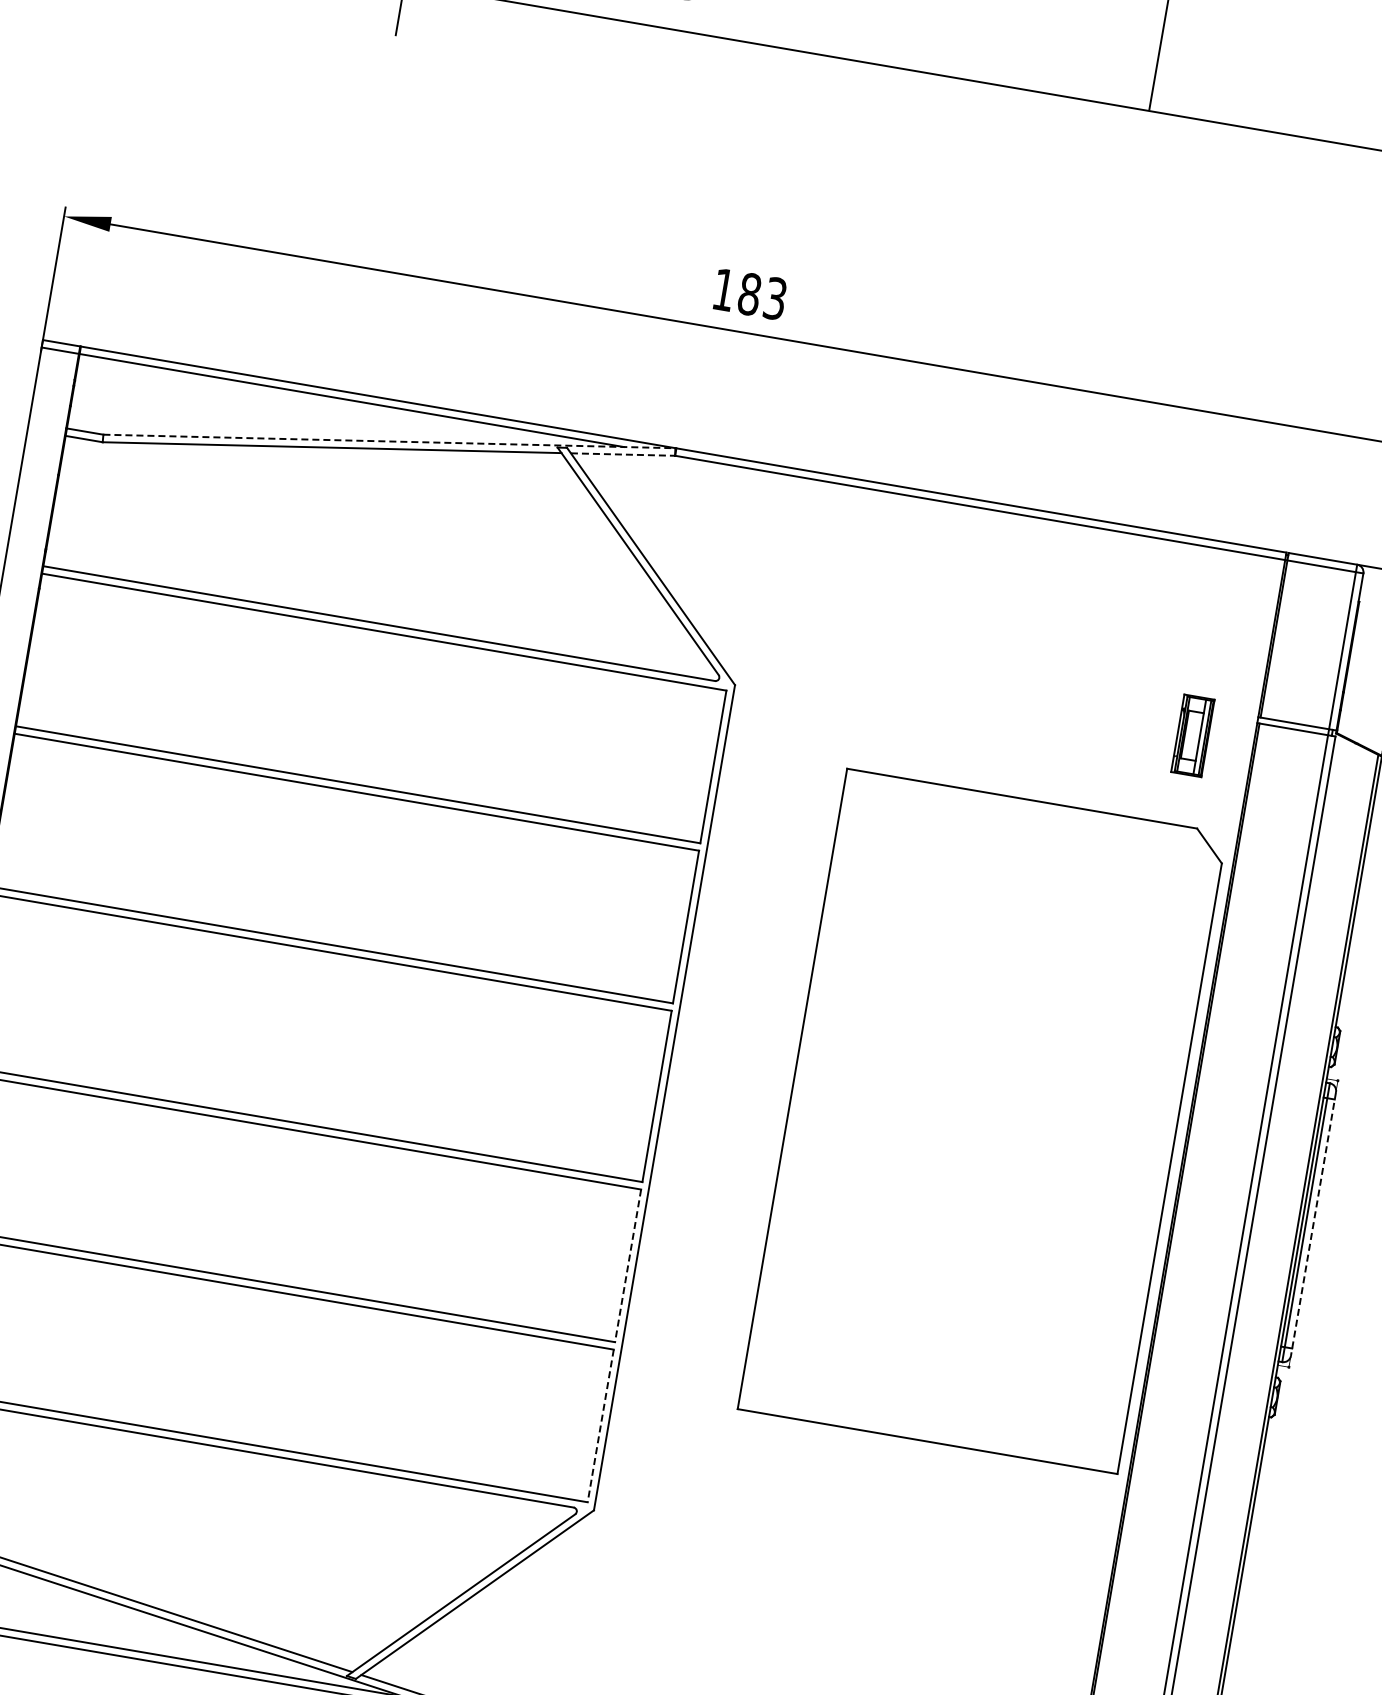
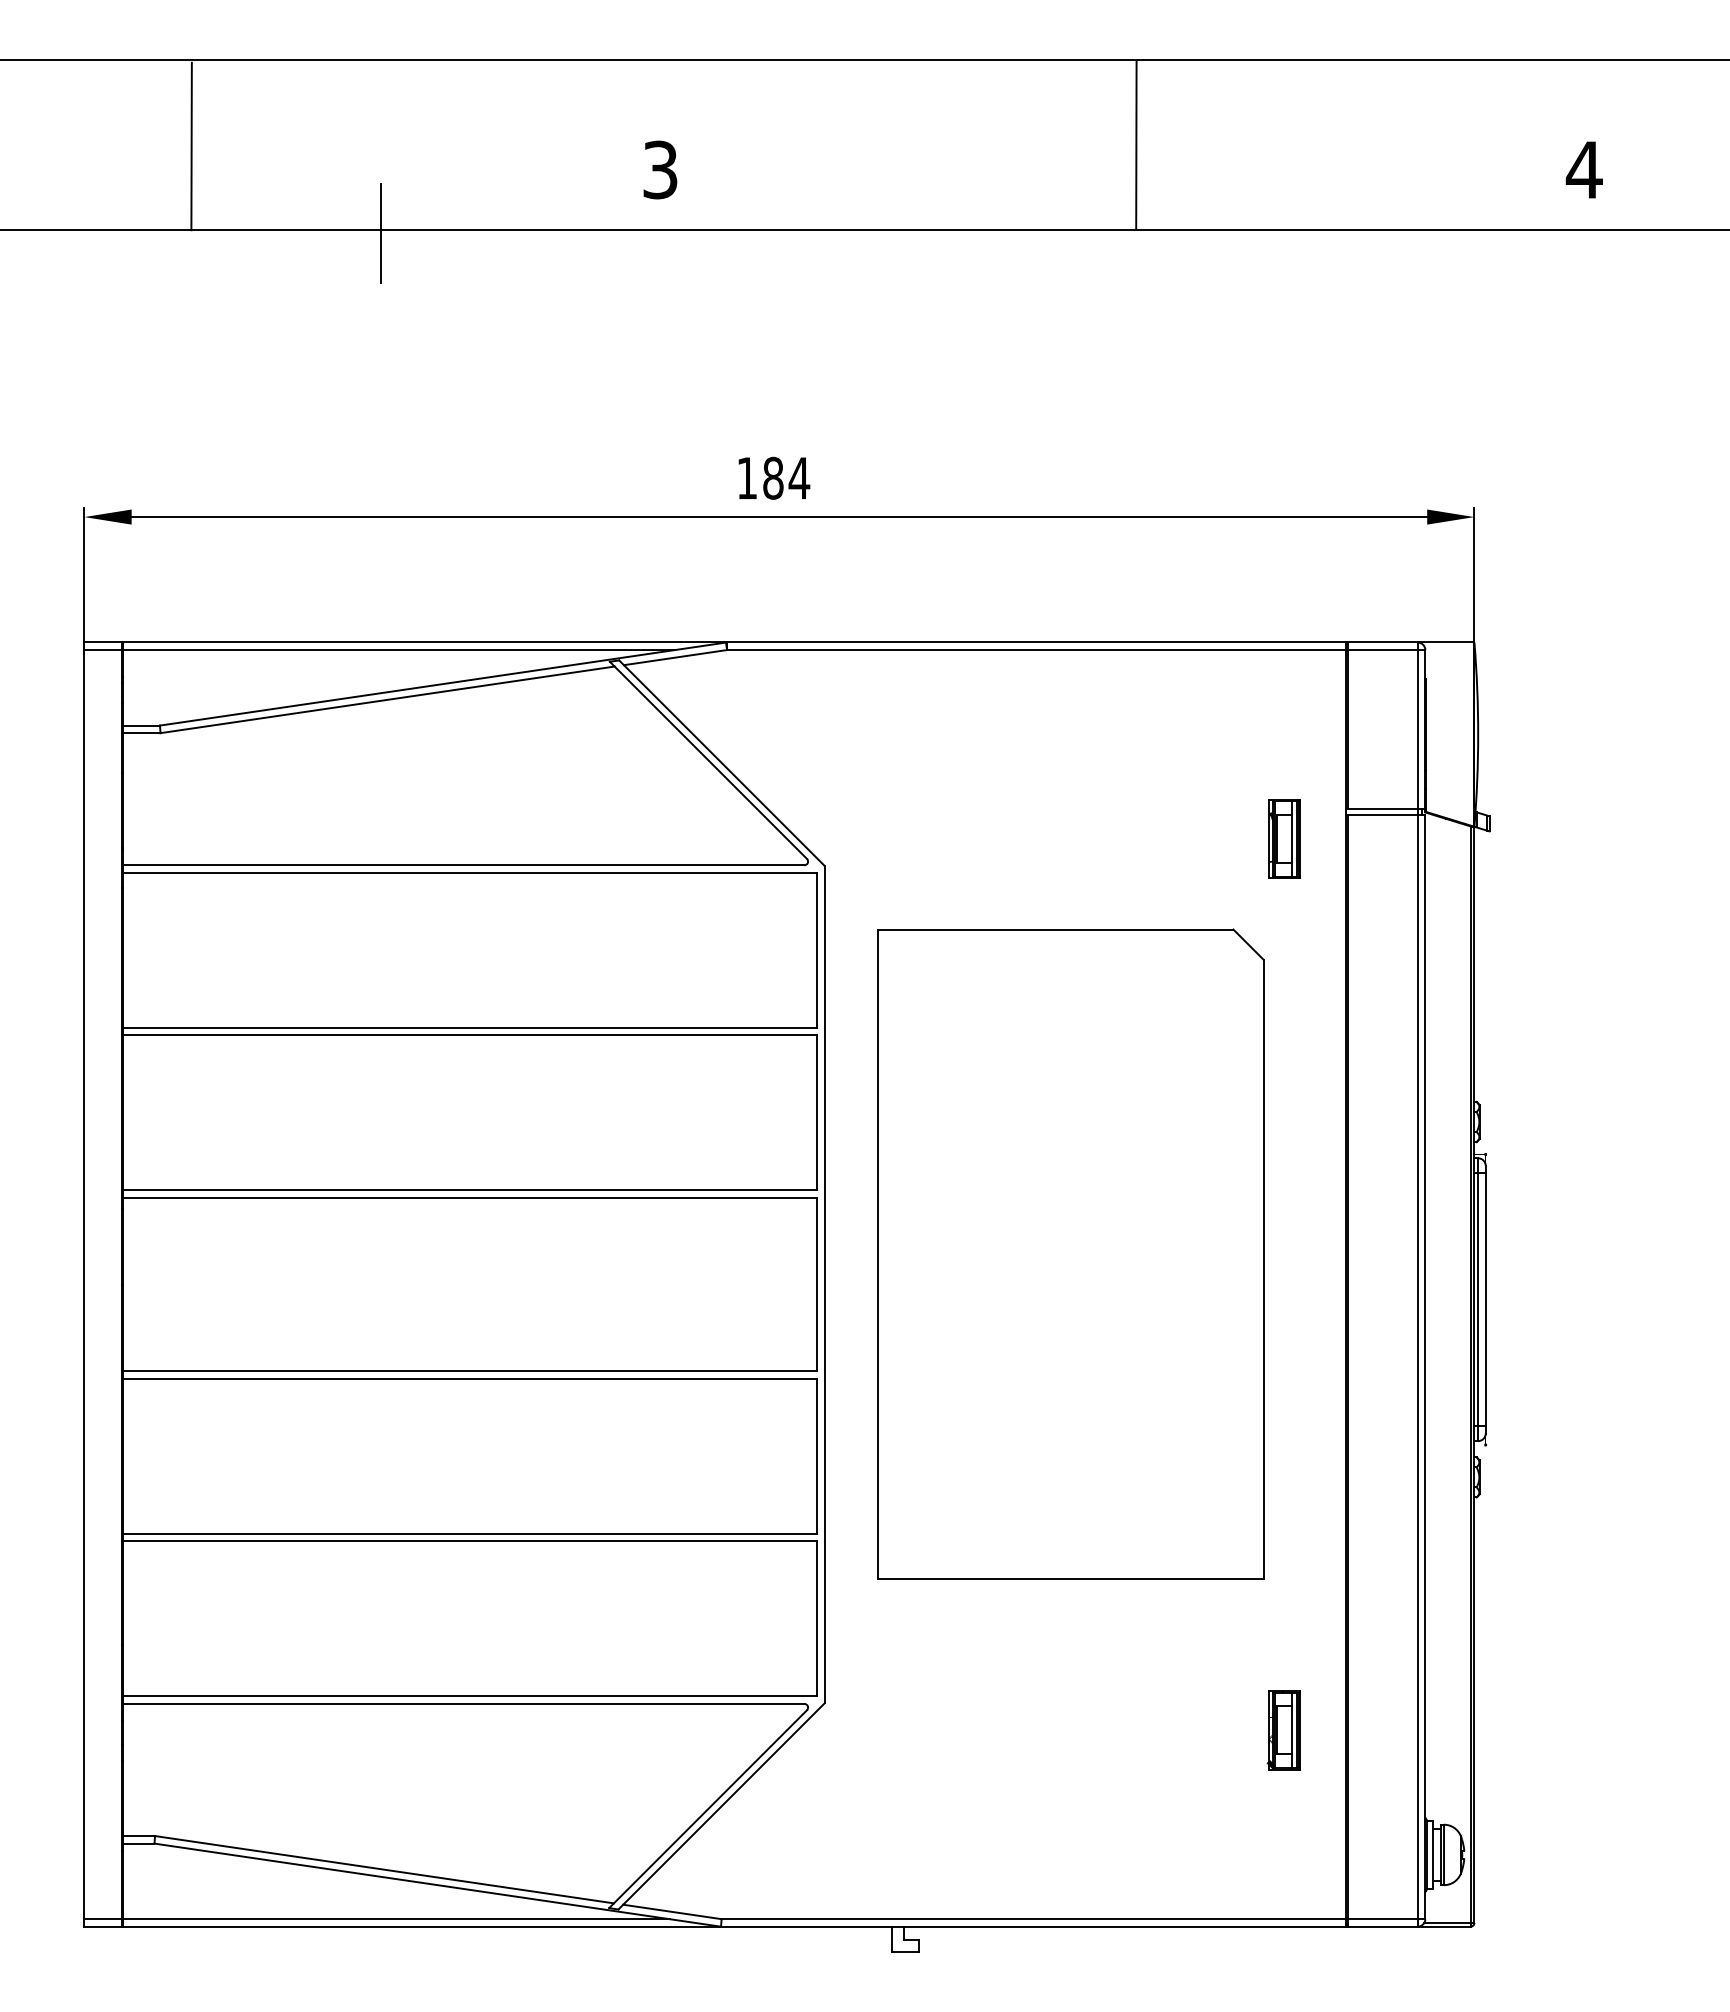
text: (775, 297) -> (799, 477), 183 -> 184
line: (389, 441) -> (443, 684), dashed -> solid
line: (624, 454) -> (676, 657), dashed -> solid
part: (981, 1120) -> (1070, 1253), moved
line: (1313, 1223) -> (1485, 1299), dashed -> solid
line: (628, 1265) -> (817, 1456), dashed -> solid
line: (600, 1426) -> (817, 1619), dashed -> solid
part: (1041, 1614) -> (1283, 1730), added

